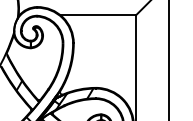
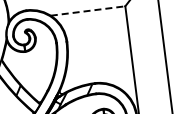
line: (98, 15) -> (88, 11), solid -> dashed

